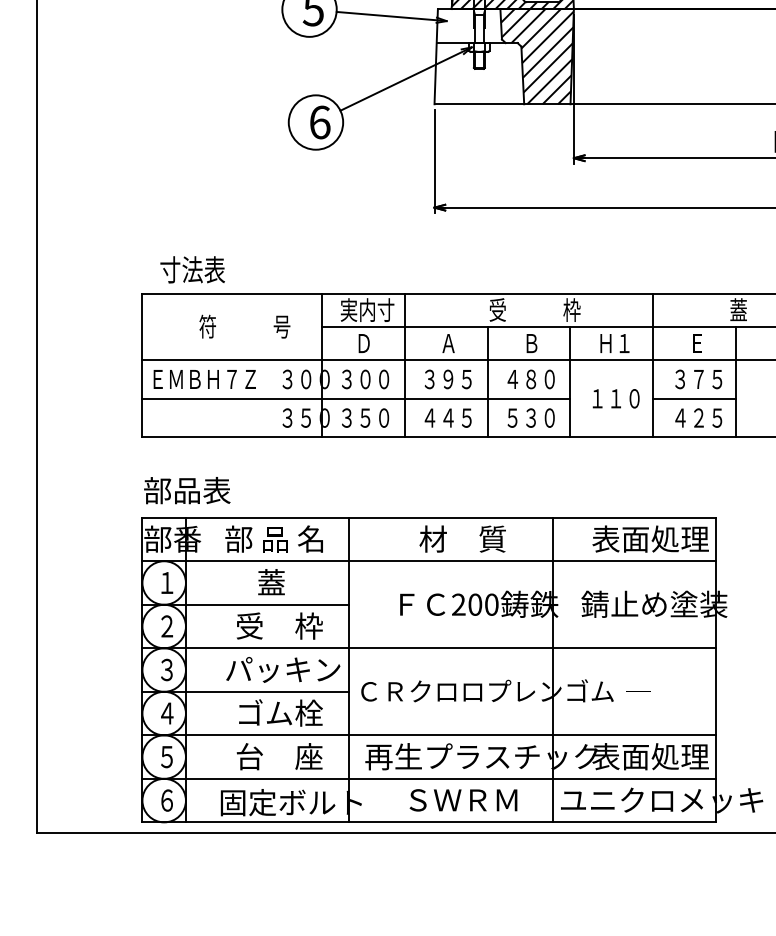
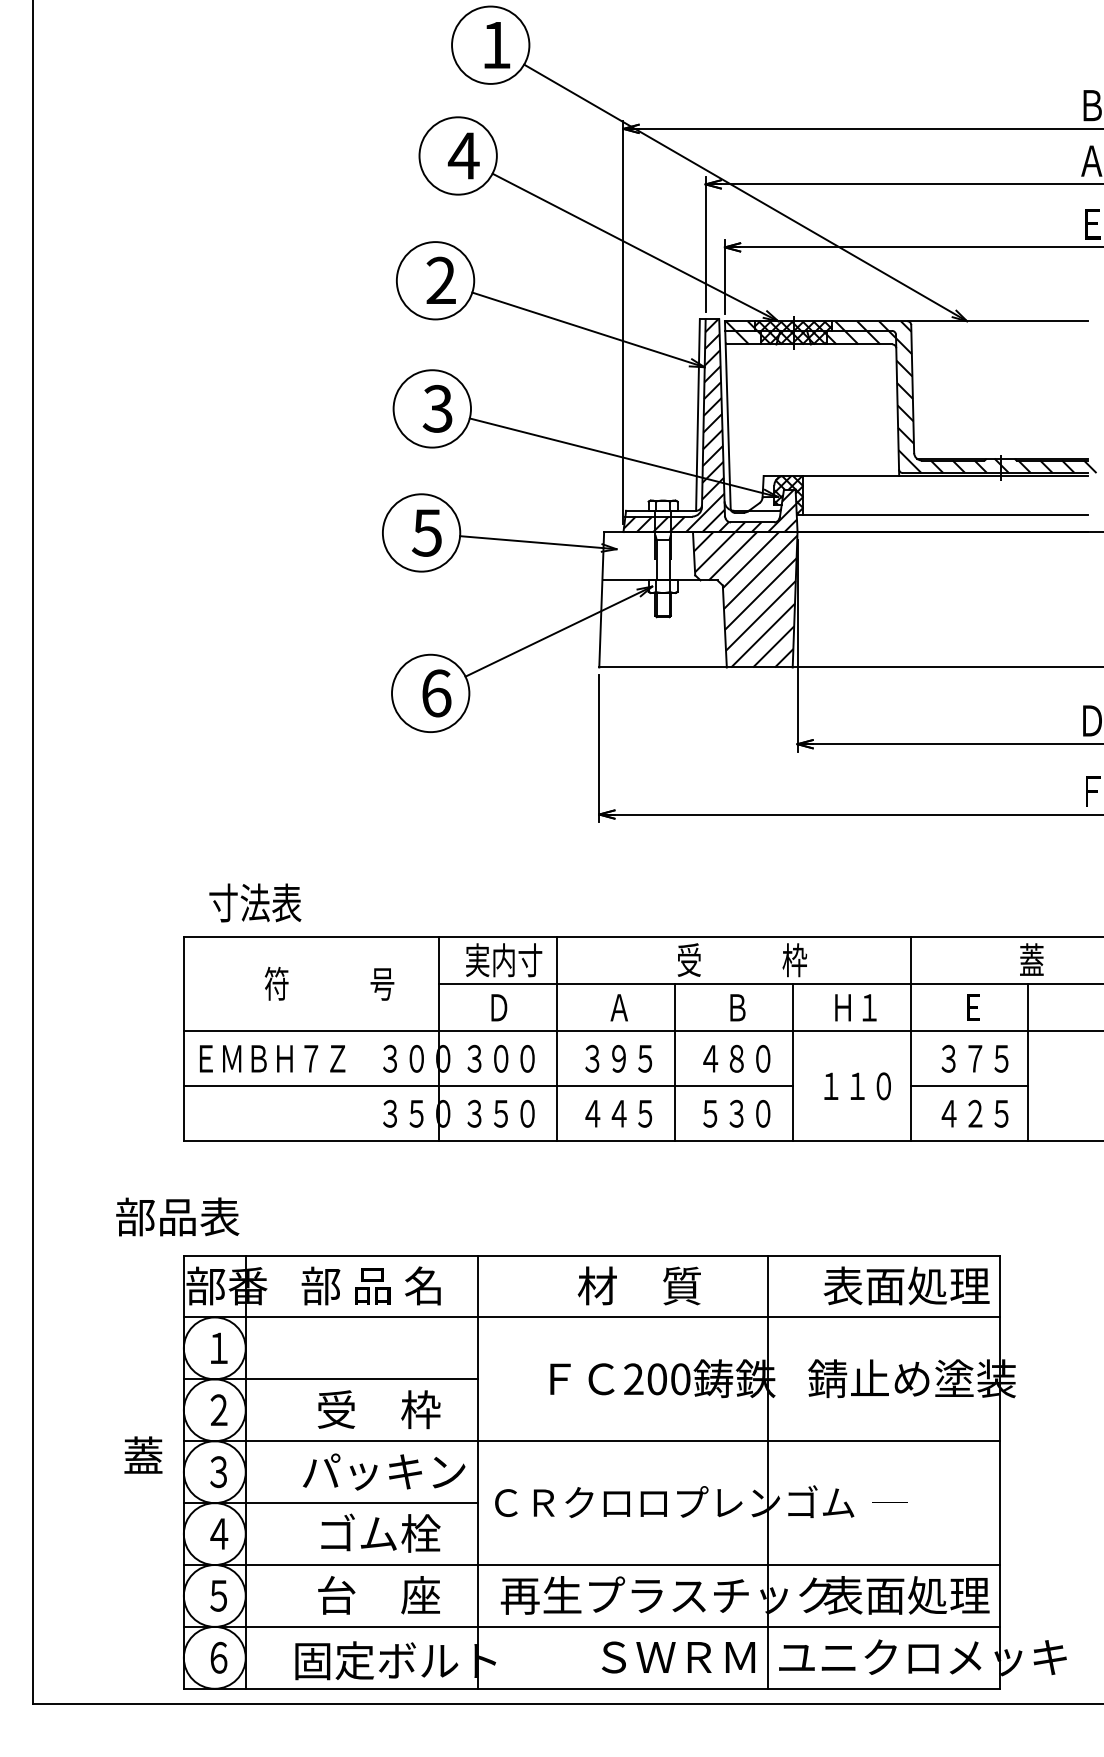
text: (187, 490) -> (177, 1216), moved
text: (271, 581) -> (143, 1454), moved
text: (463, 800) -> (678, 1657), moved

